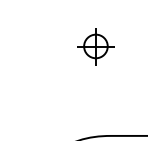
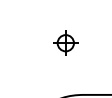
part: (95, 45) -> (65, 42), moved

